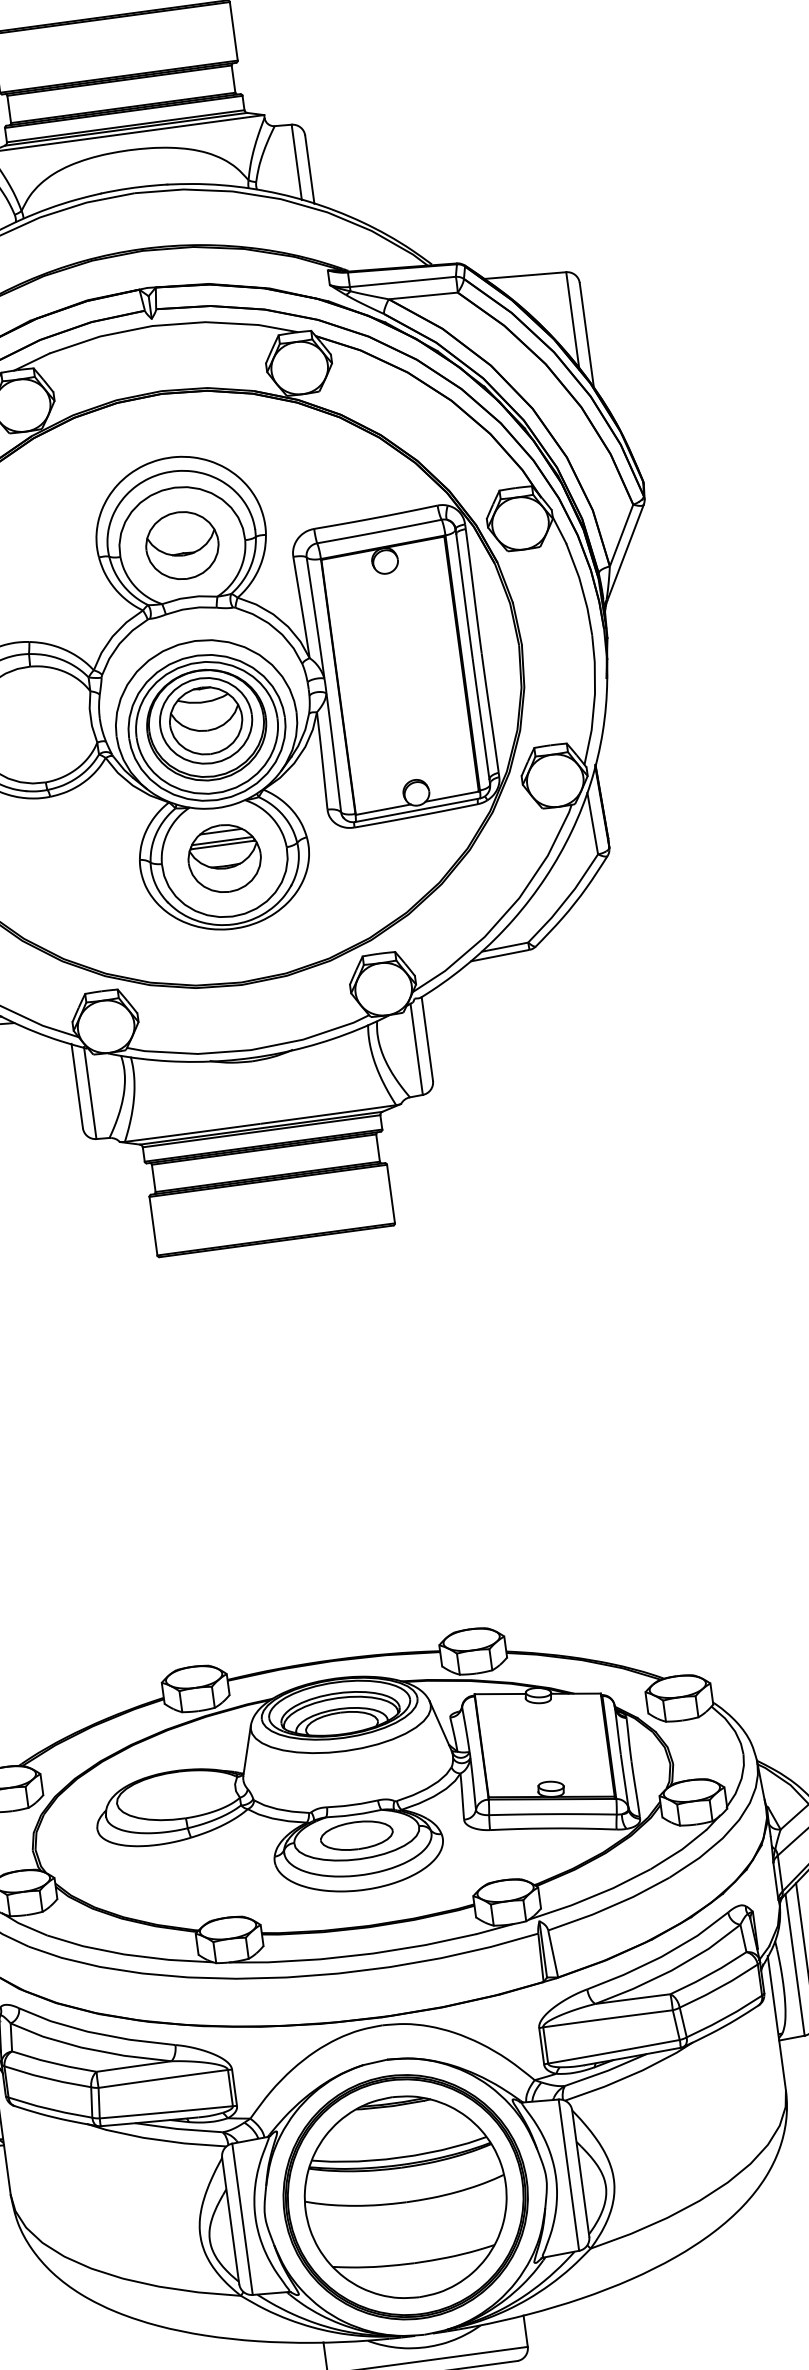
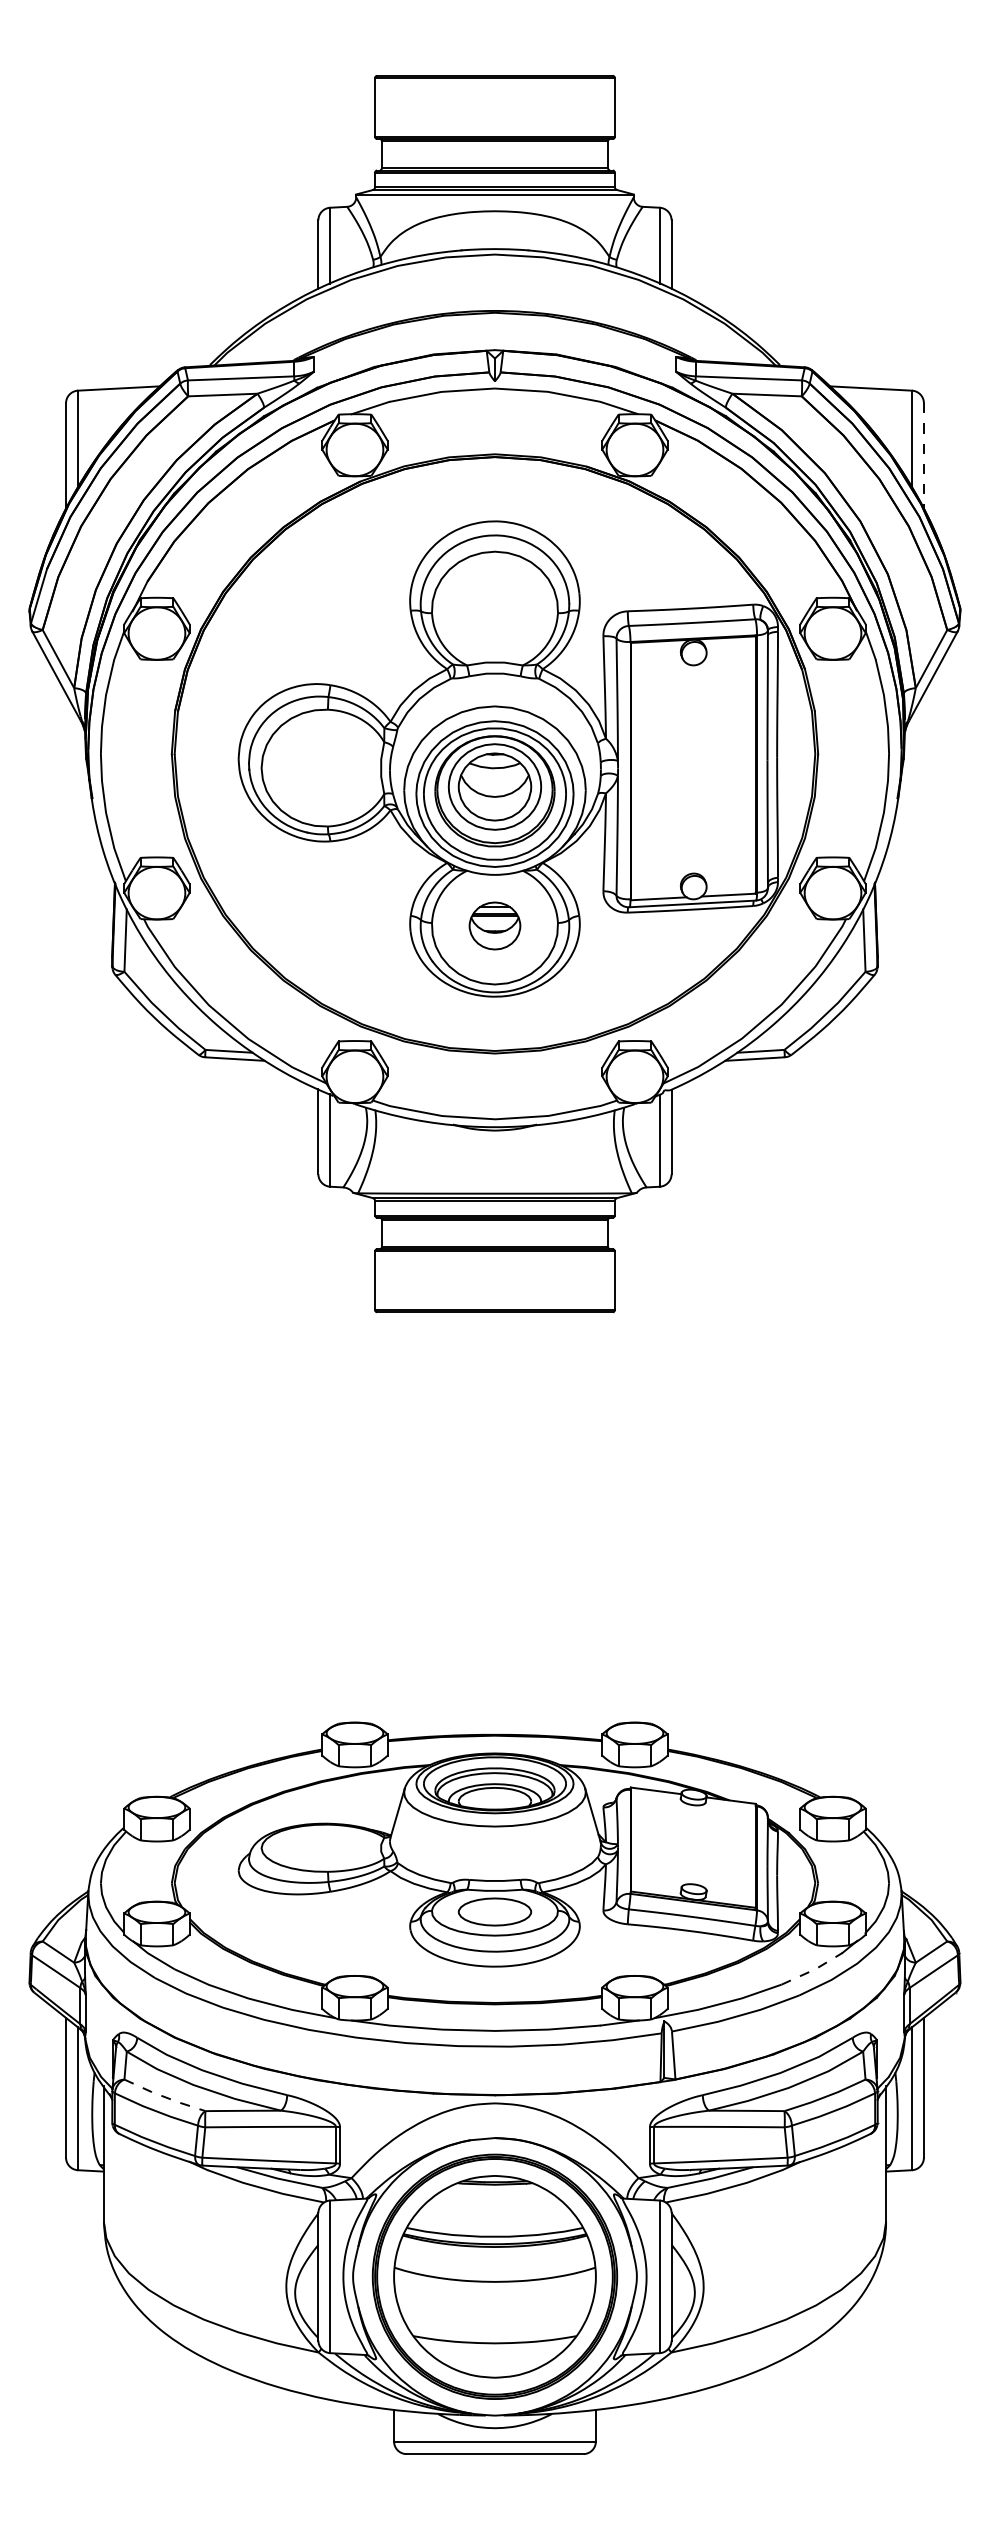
line: (586, 336) -> (923, 457), solid -> dashed
part: (181, 545) -> (494, 609), removed
part: (224, 858) -> (494, 925), size x0.7
line: (680, 1851) -> (813, 1970), solid -> dashed
line: (54, 2062) -> (164, 2096), solid -> dashed

